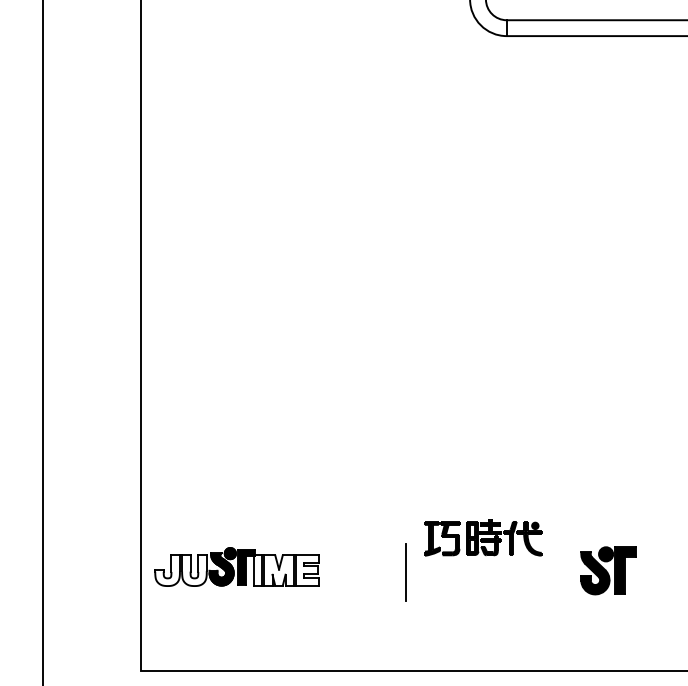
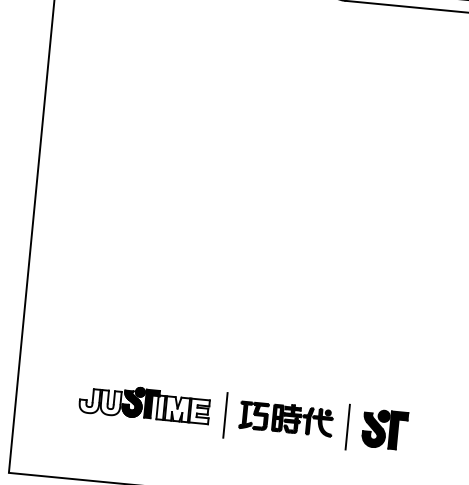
part: (483, 537) -> (286, 418), moved
part: (236, 566) -> (144, 402), moved
line: (561, 572) -> (347, 427), added

